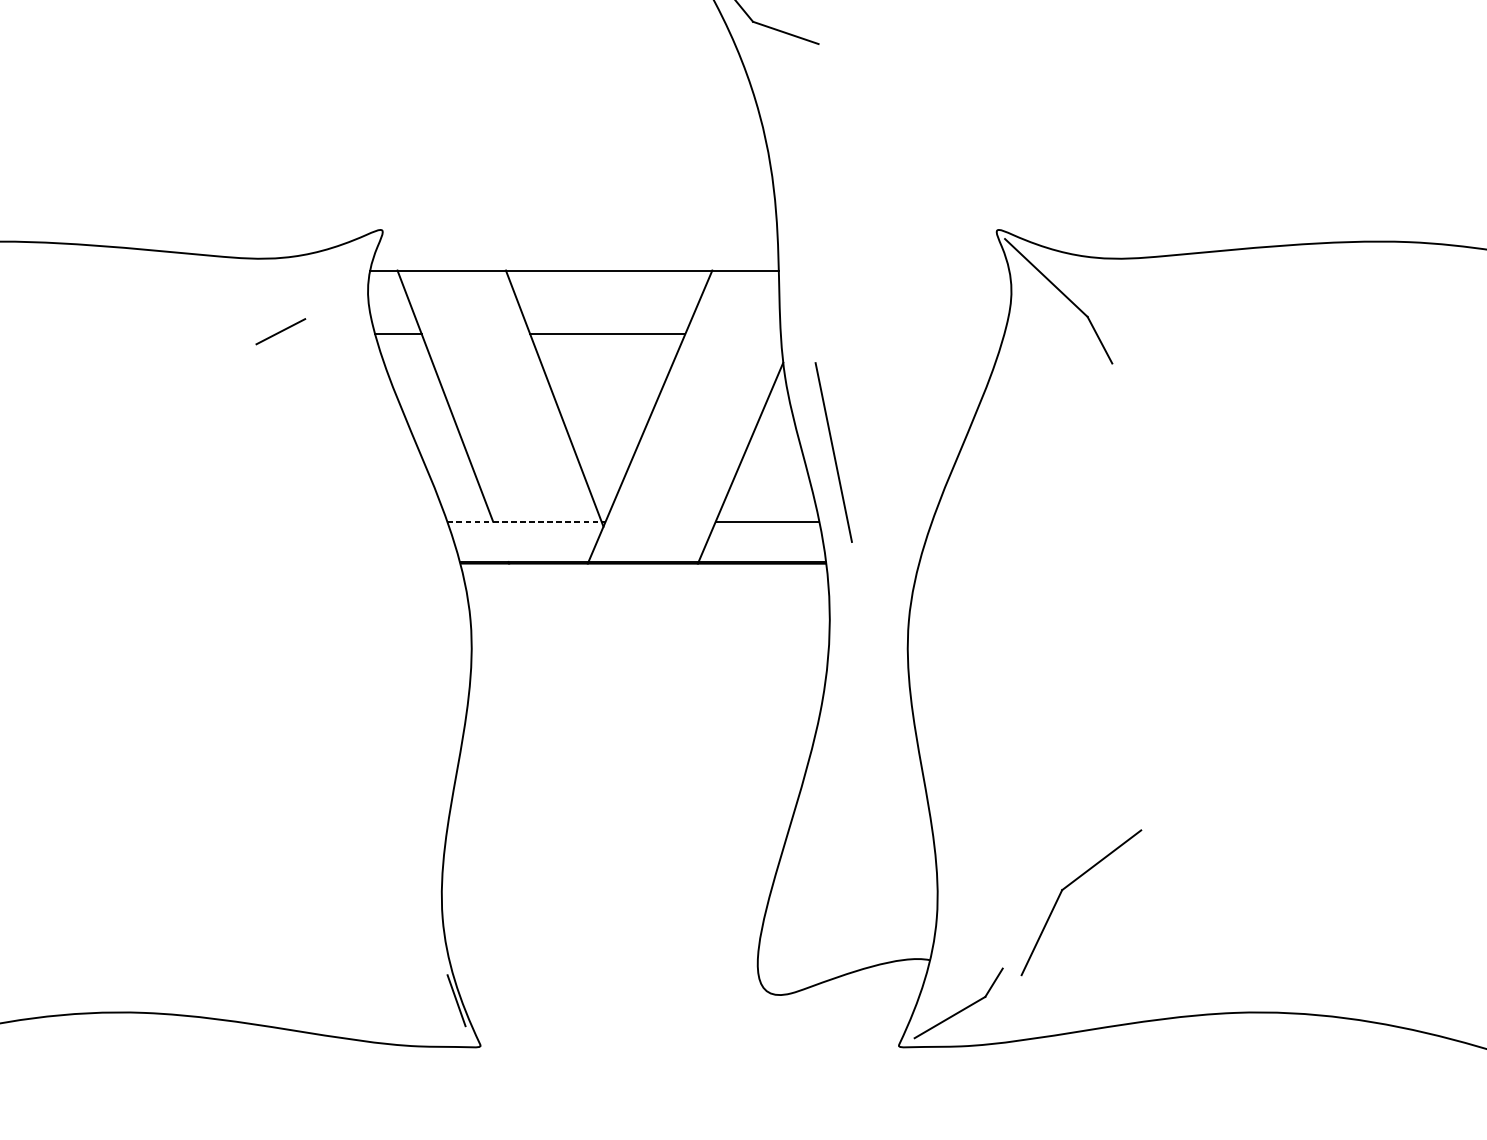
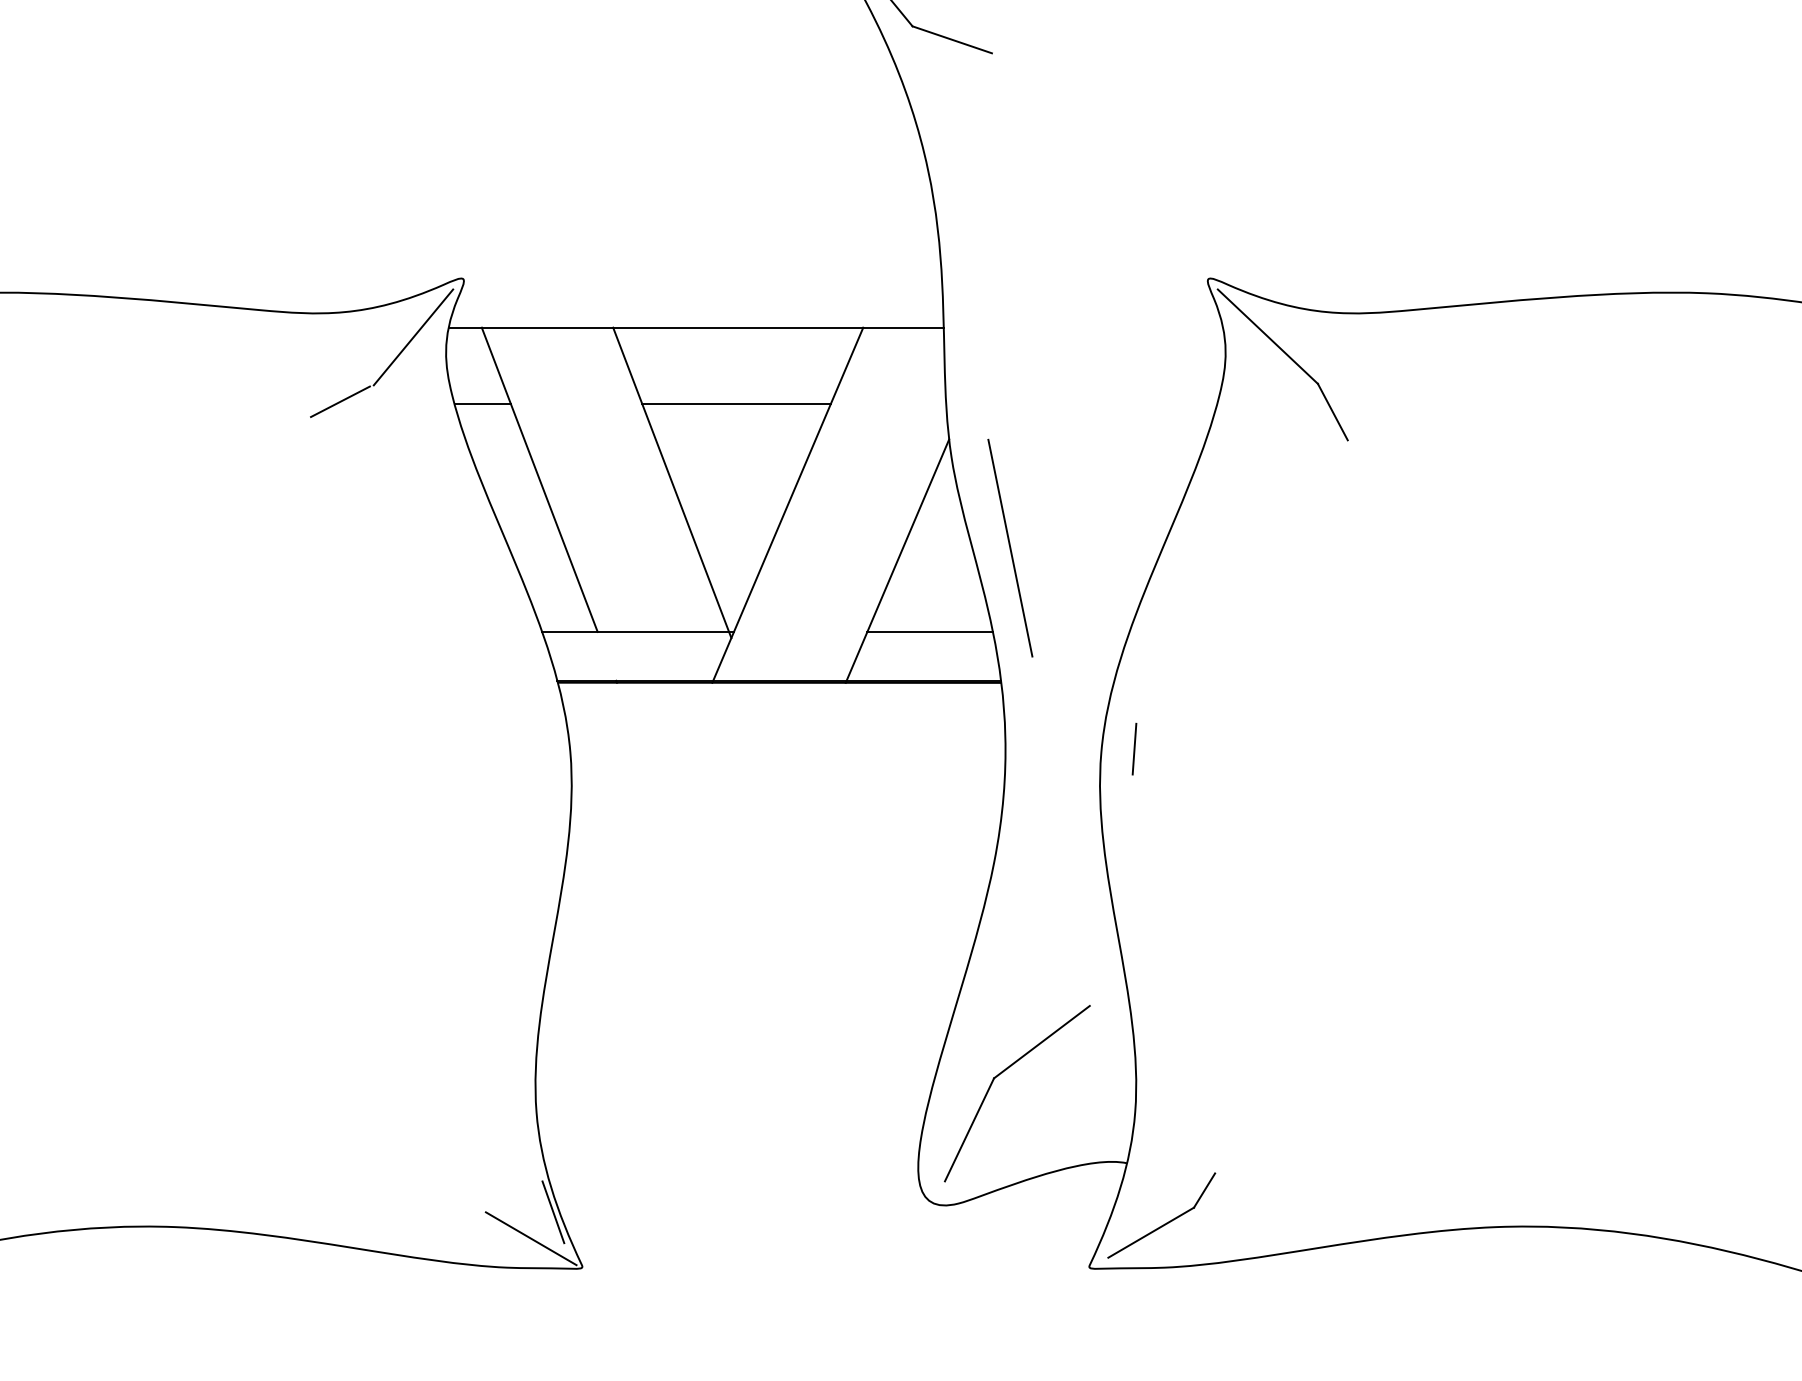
line: (341, 278) -> (413, 337), added
line: (526, 521) -> (638, 631), dashed -> solid
line: (936, 617) -> (1134, 748), added
part: (1069, 886) -> (1002, 1073), moved
line: (437, 1022) -> (530, 1238), added

